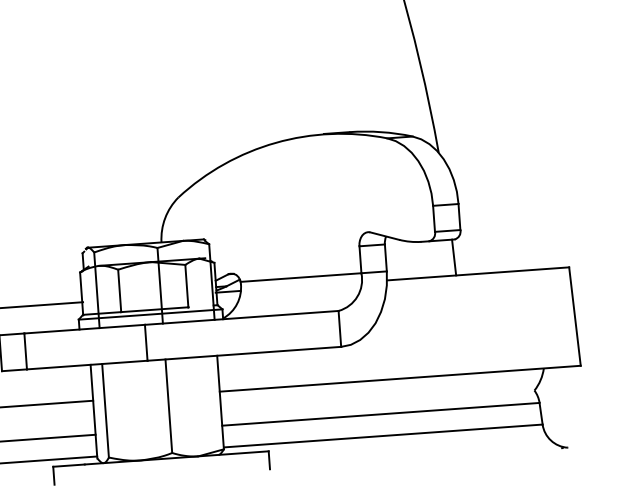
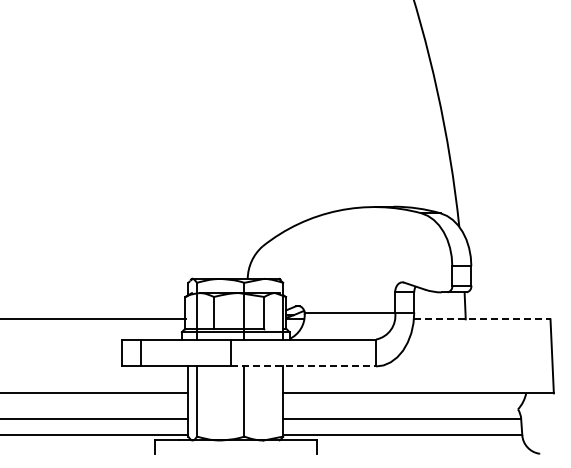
line: (478, 274) -> (482, 319), solid -> dashed
line: (244, 353) -> (303, 366), solid -> dashed

